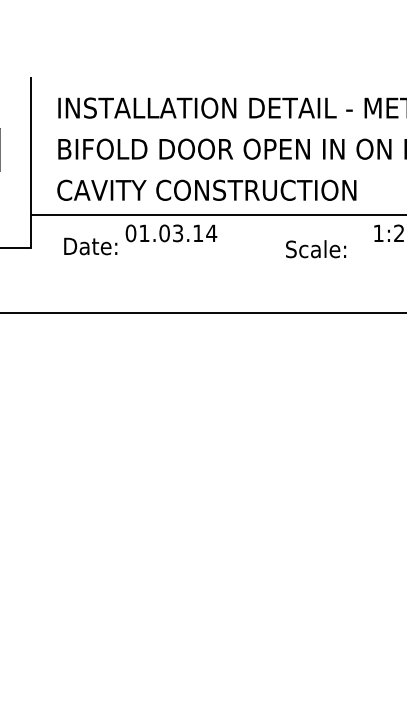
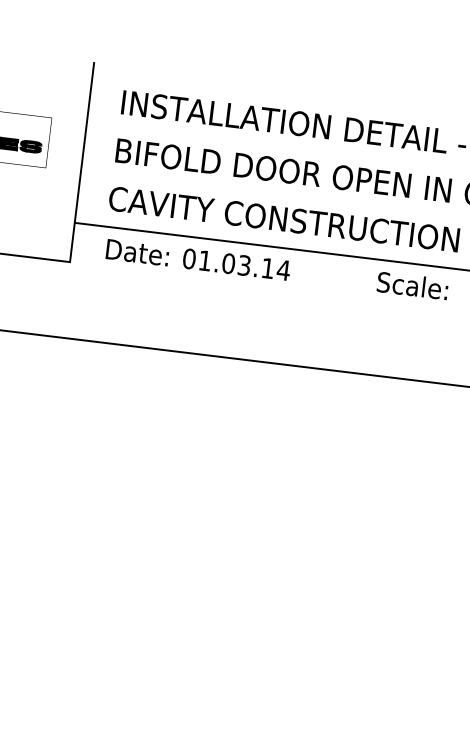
text: (90, 246) -> (137, 252), moved
text: (316, 249) -> (413, 286), moved

